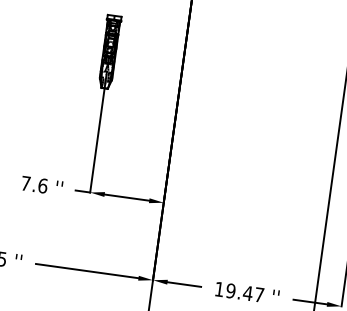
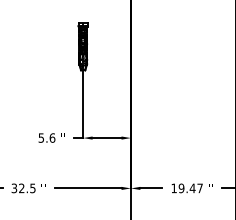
text: (24, 182) -> (40, 137), 7.6 -> 5.6

